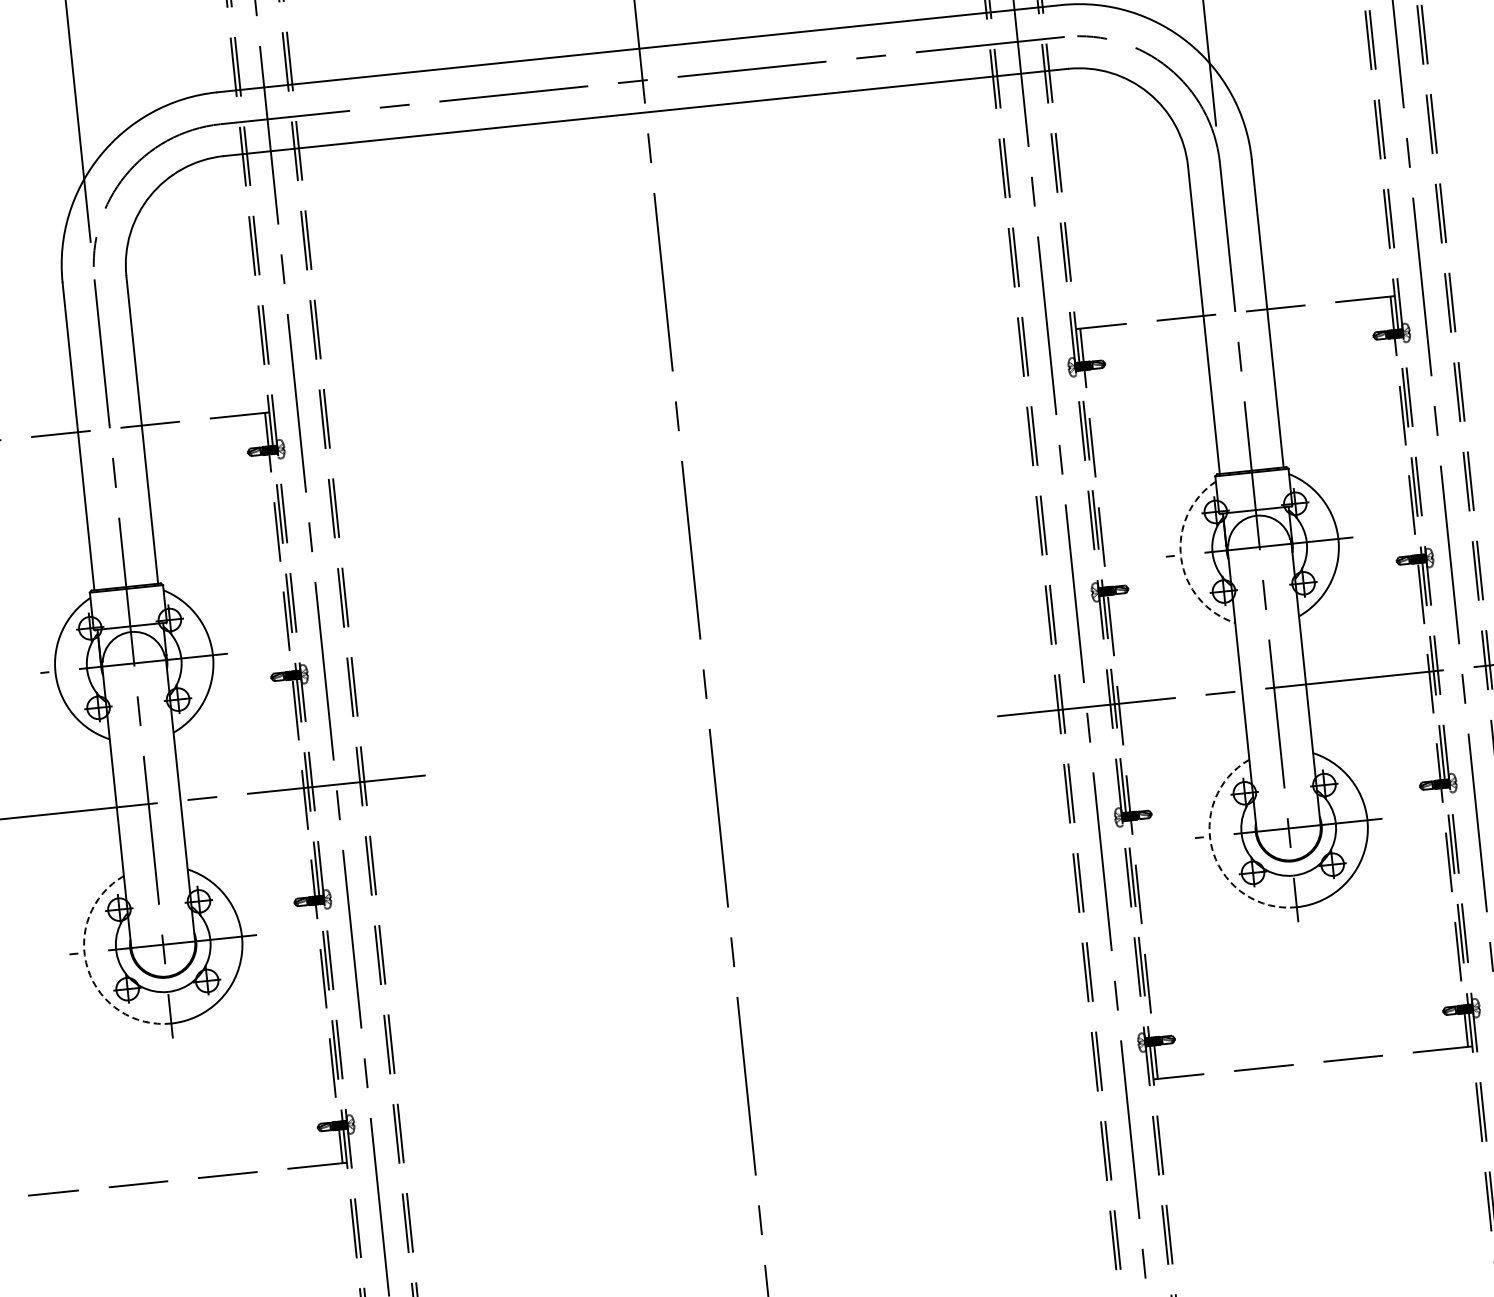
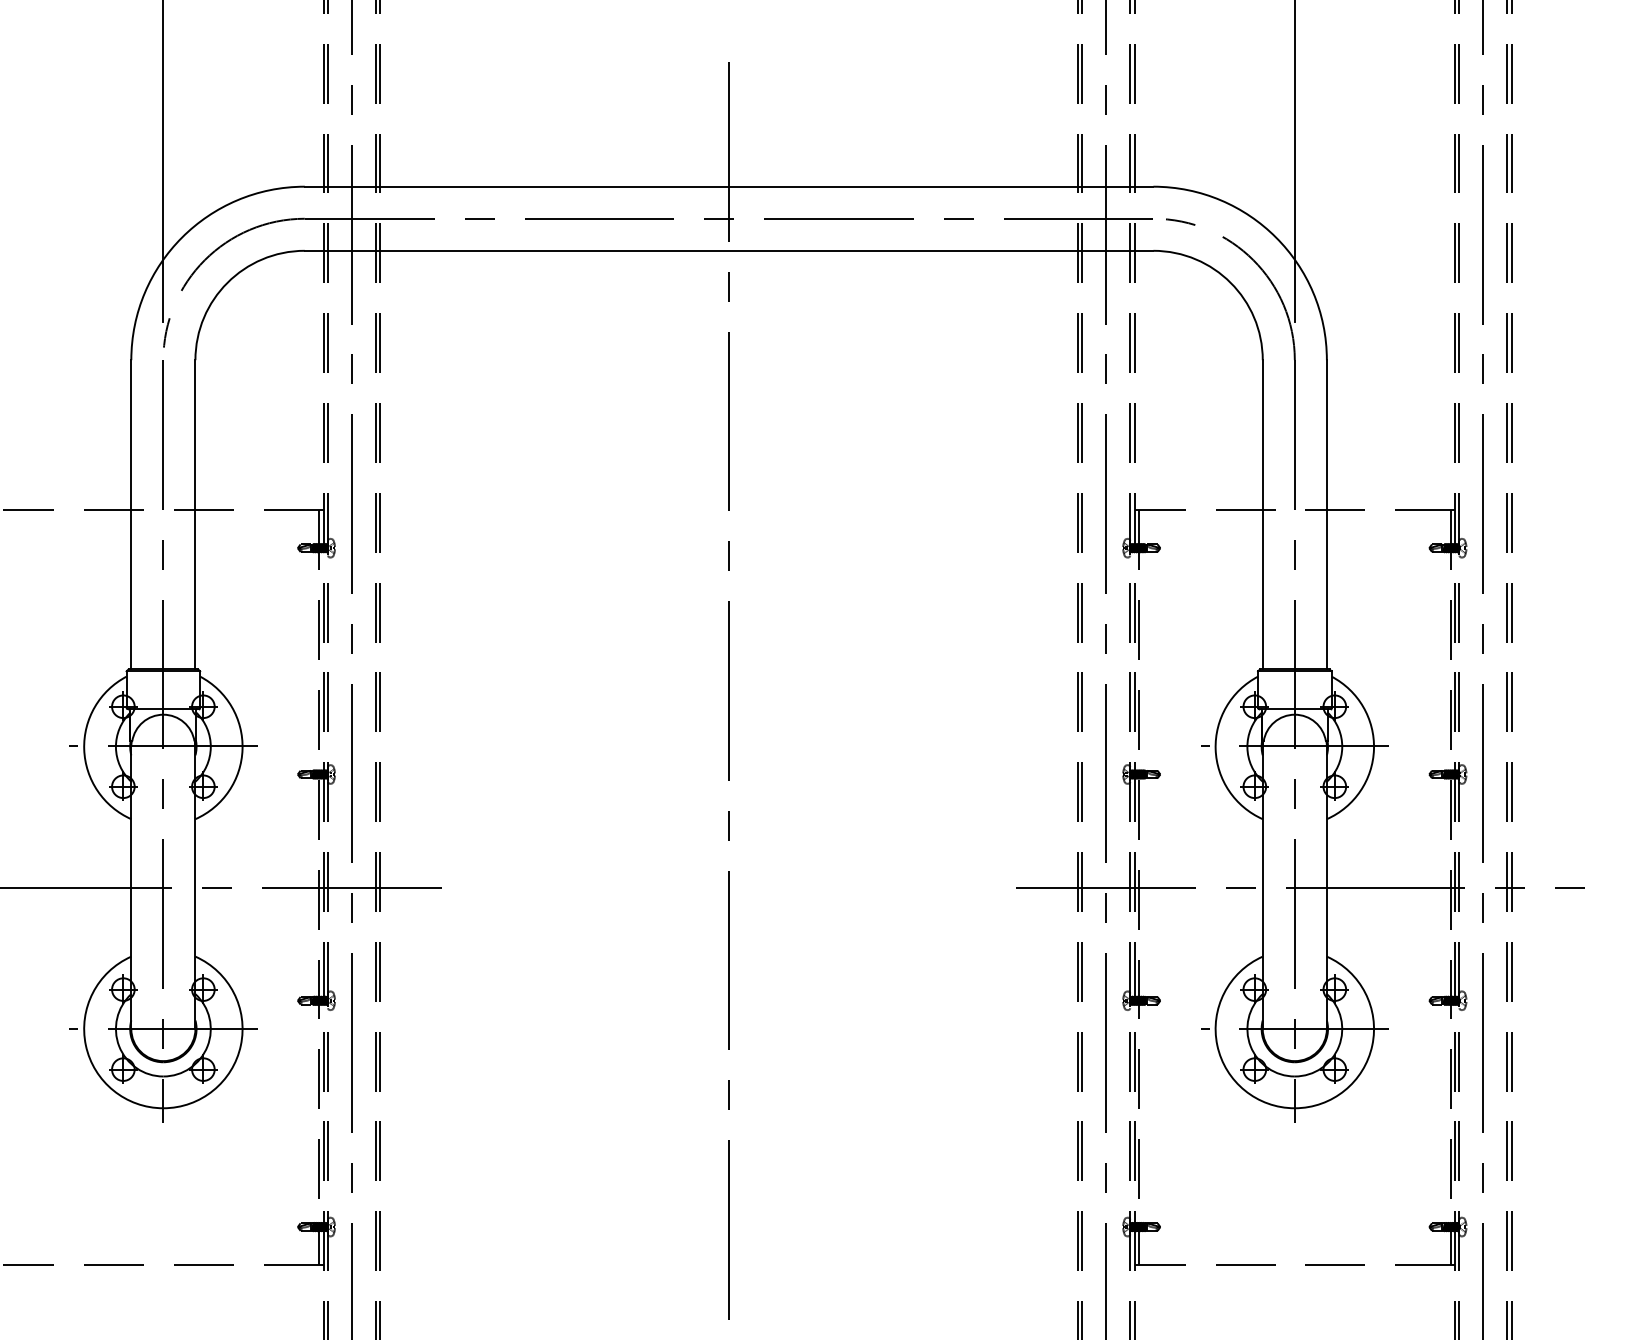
arc: (1181, 558) -> (1215, 749), dashed -> solid
arc: (1213, 852) -> (1217, 1045), dashed -> solid
arc: (87, 969) -> (85, 1045), dashed -> solid

